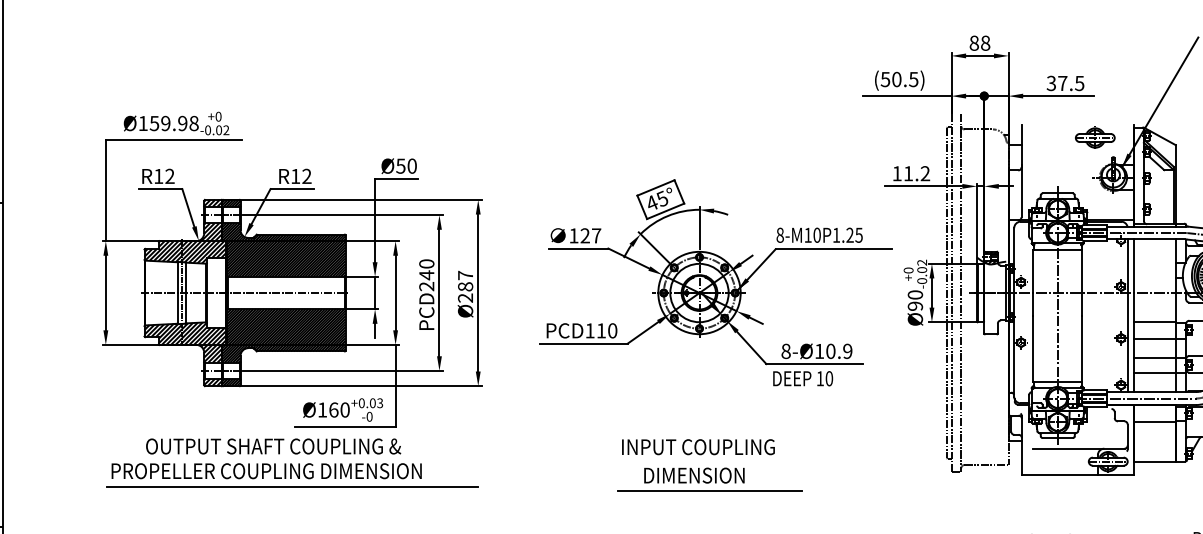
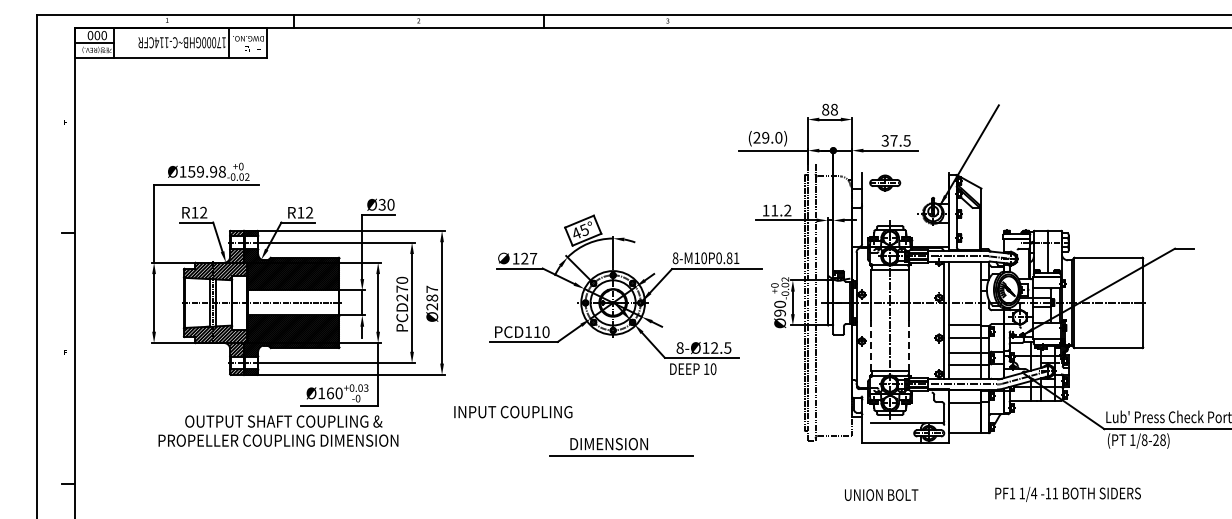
text: (899, 79) -> (767, 137), (50.5) -> (29.0)
part: (1095, 137) -> (885, 182), moved
text: (401, 164) -> (382, 203), Ø50 -> Ø30
text: (847, 235) -> (727, 258), 8-M10P1.25 -> 8-M10P0.81
text: (425, 275) -> (401, 289), PCD240 -> PCD270
line: (1033, 348) -> (871, 345), solid -> dashed
line: (1082, 348) -> (909, 345), solid -> dashed
text: (839, 350) -> (721, 347), 8-Ø10.9 -> 8-Ø12.5
text: (698, 447) -> (513, 412), moved
line: (292, 486) -> (298, 452), removed

